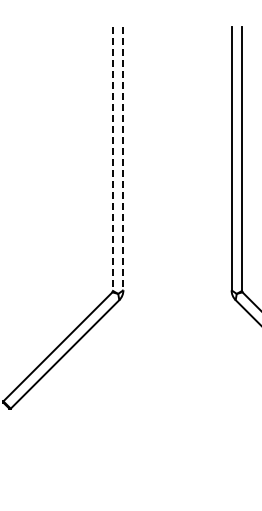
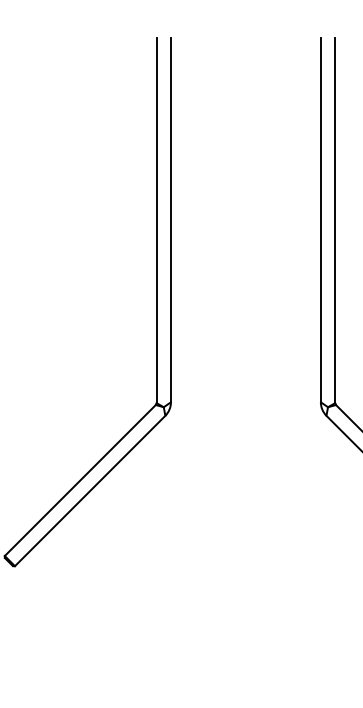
line: (123, 158) -> (171, 219), dashed -> solid
line: (113, 159) -> (157, 221), dashed -> solid

